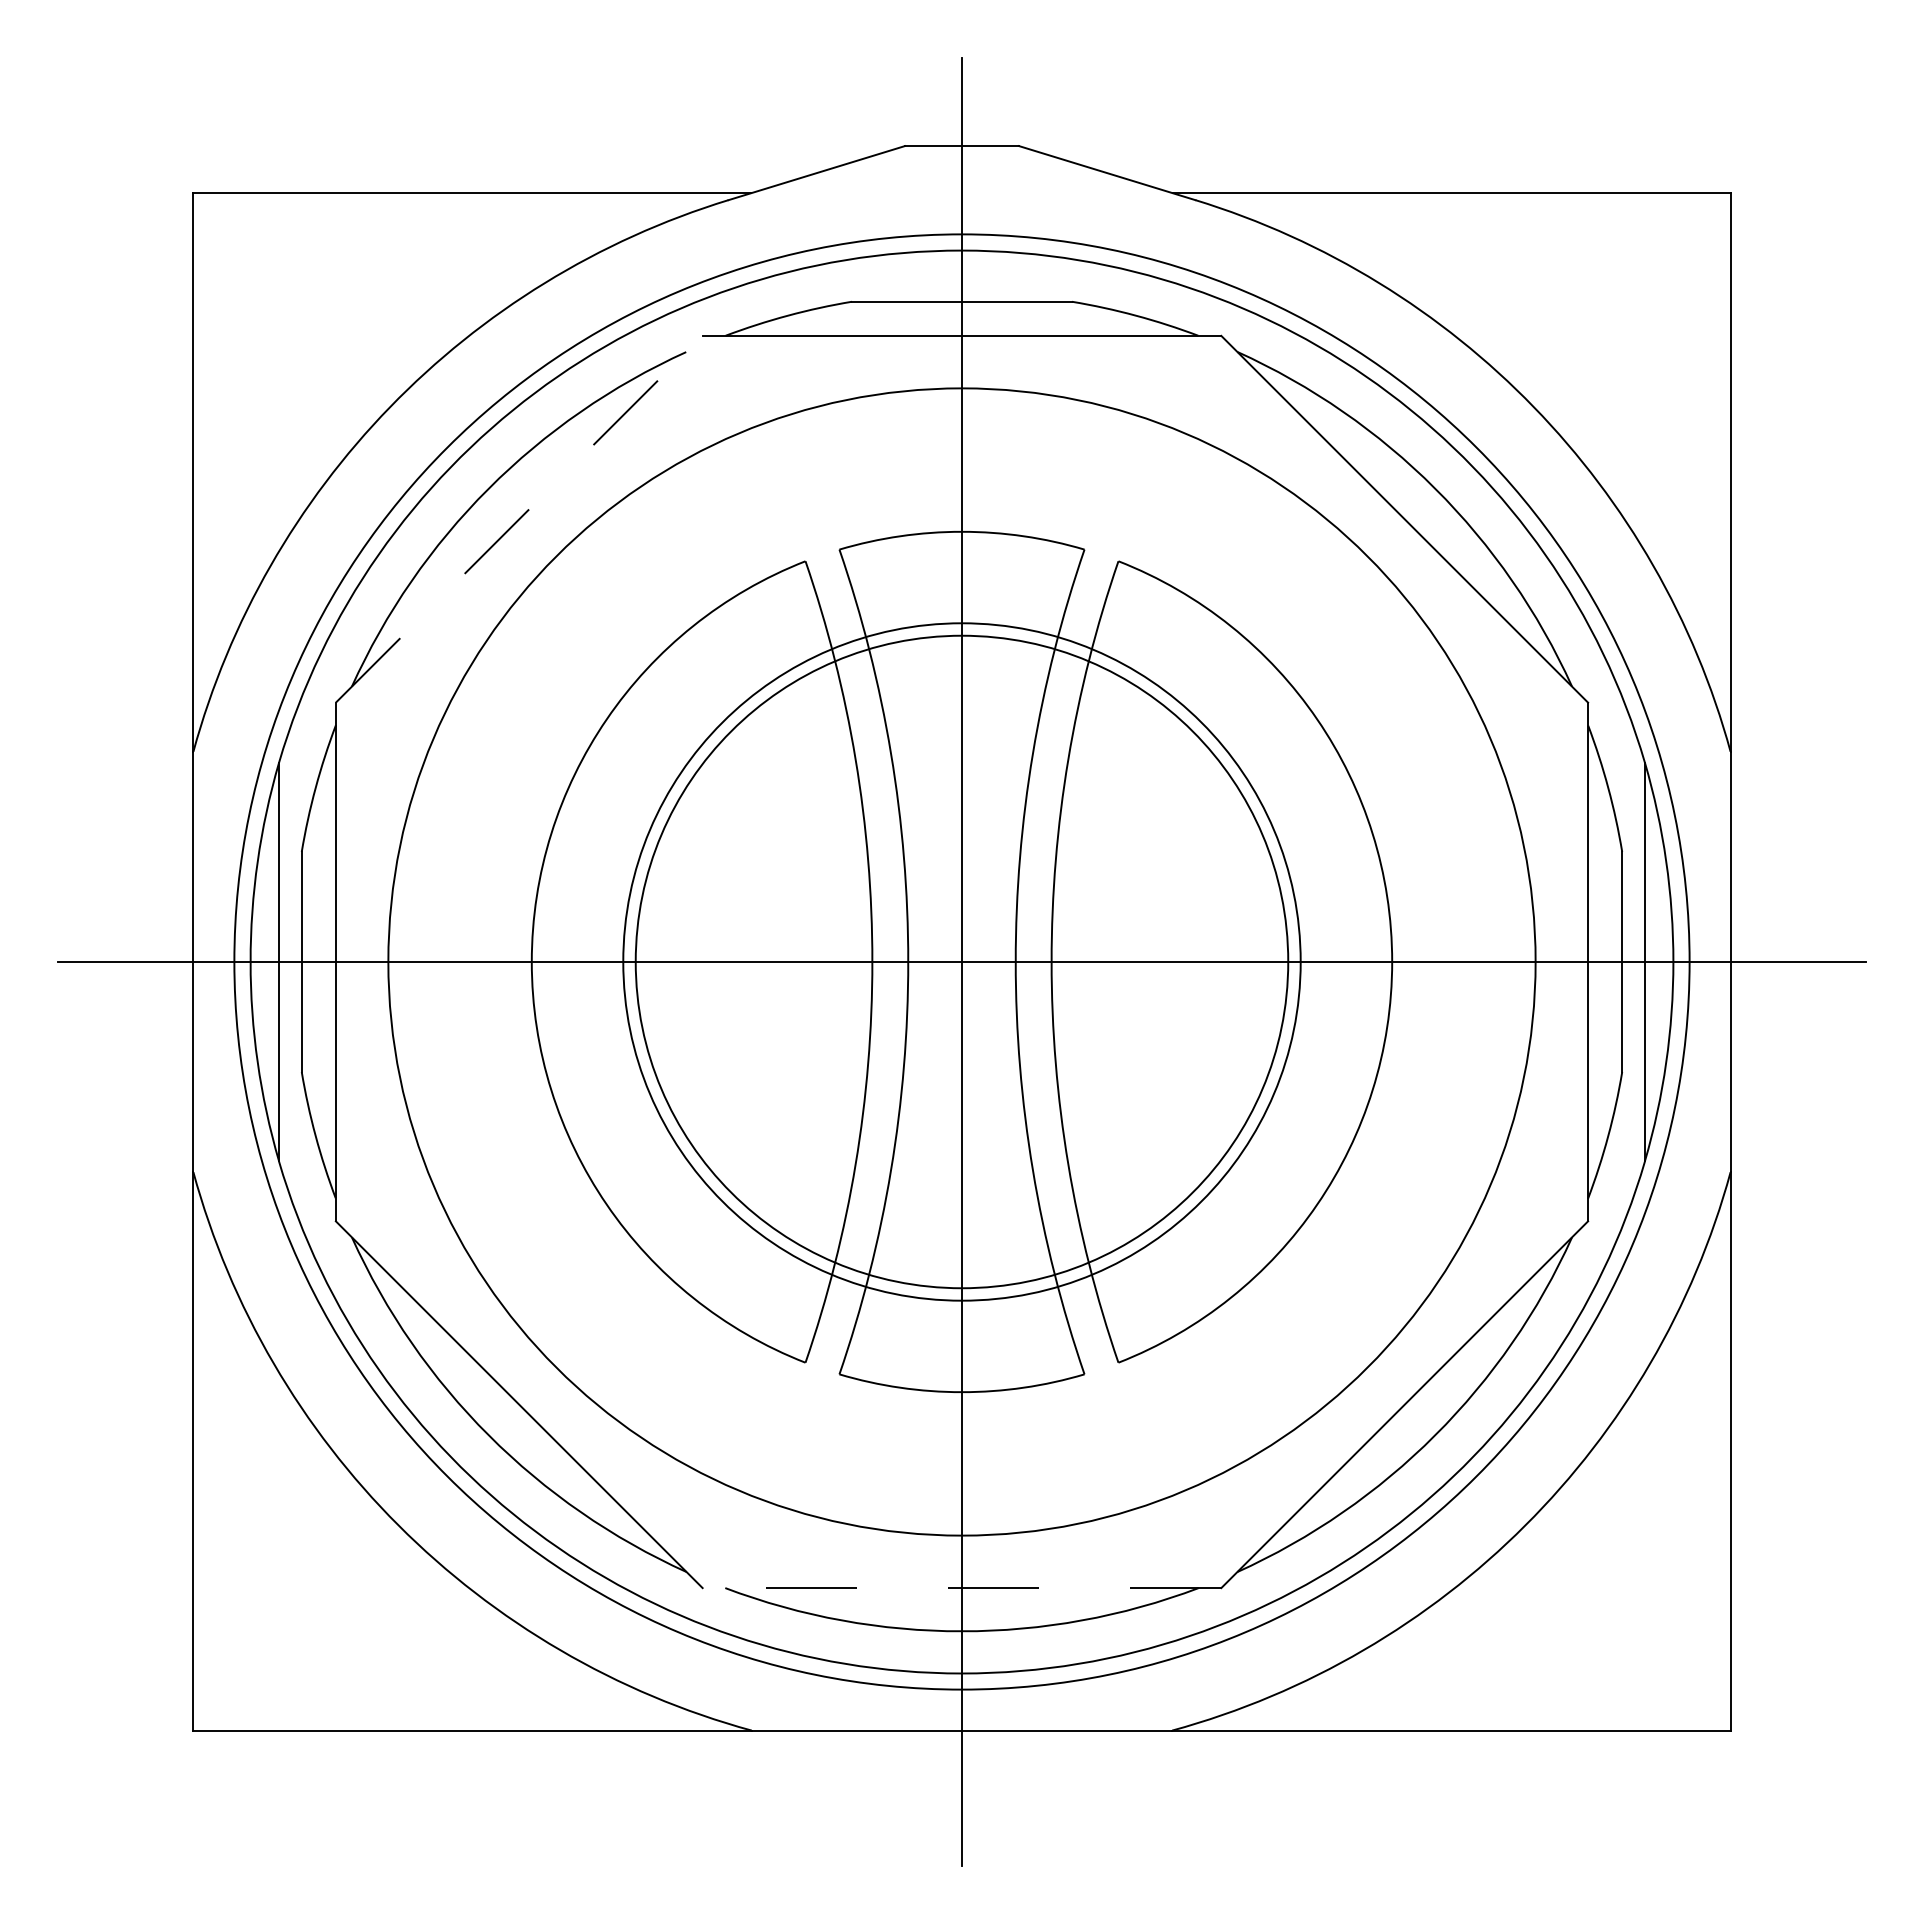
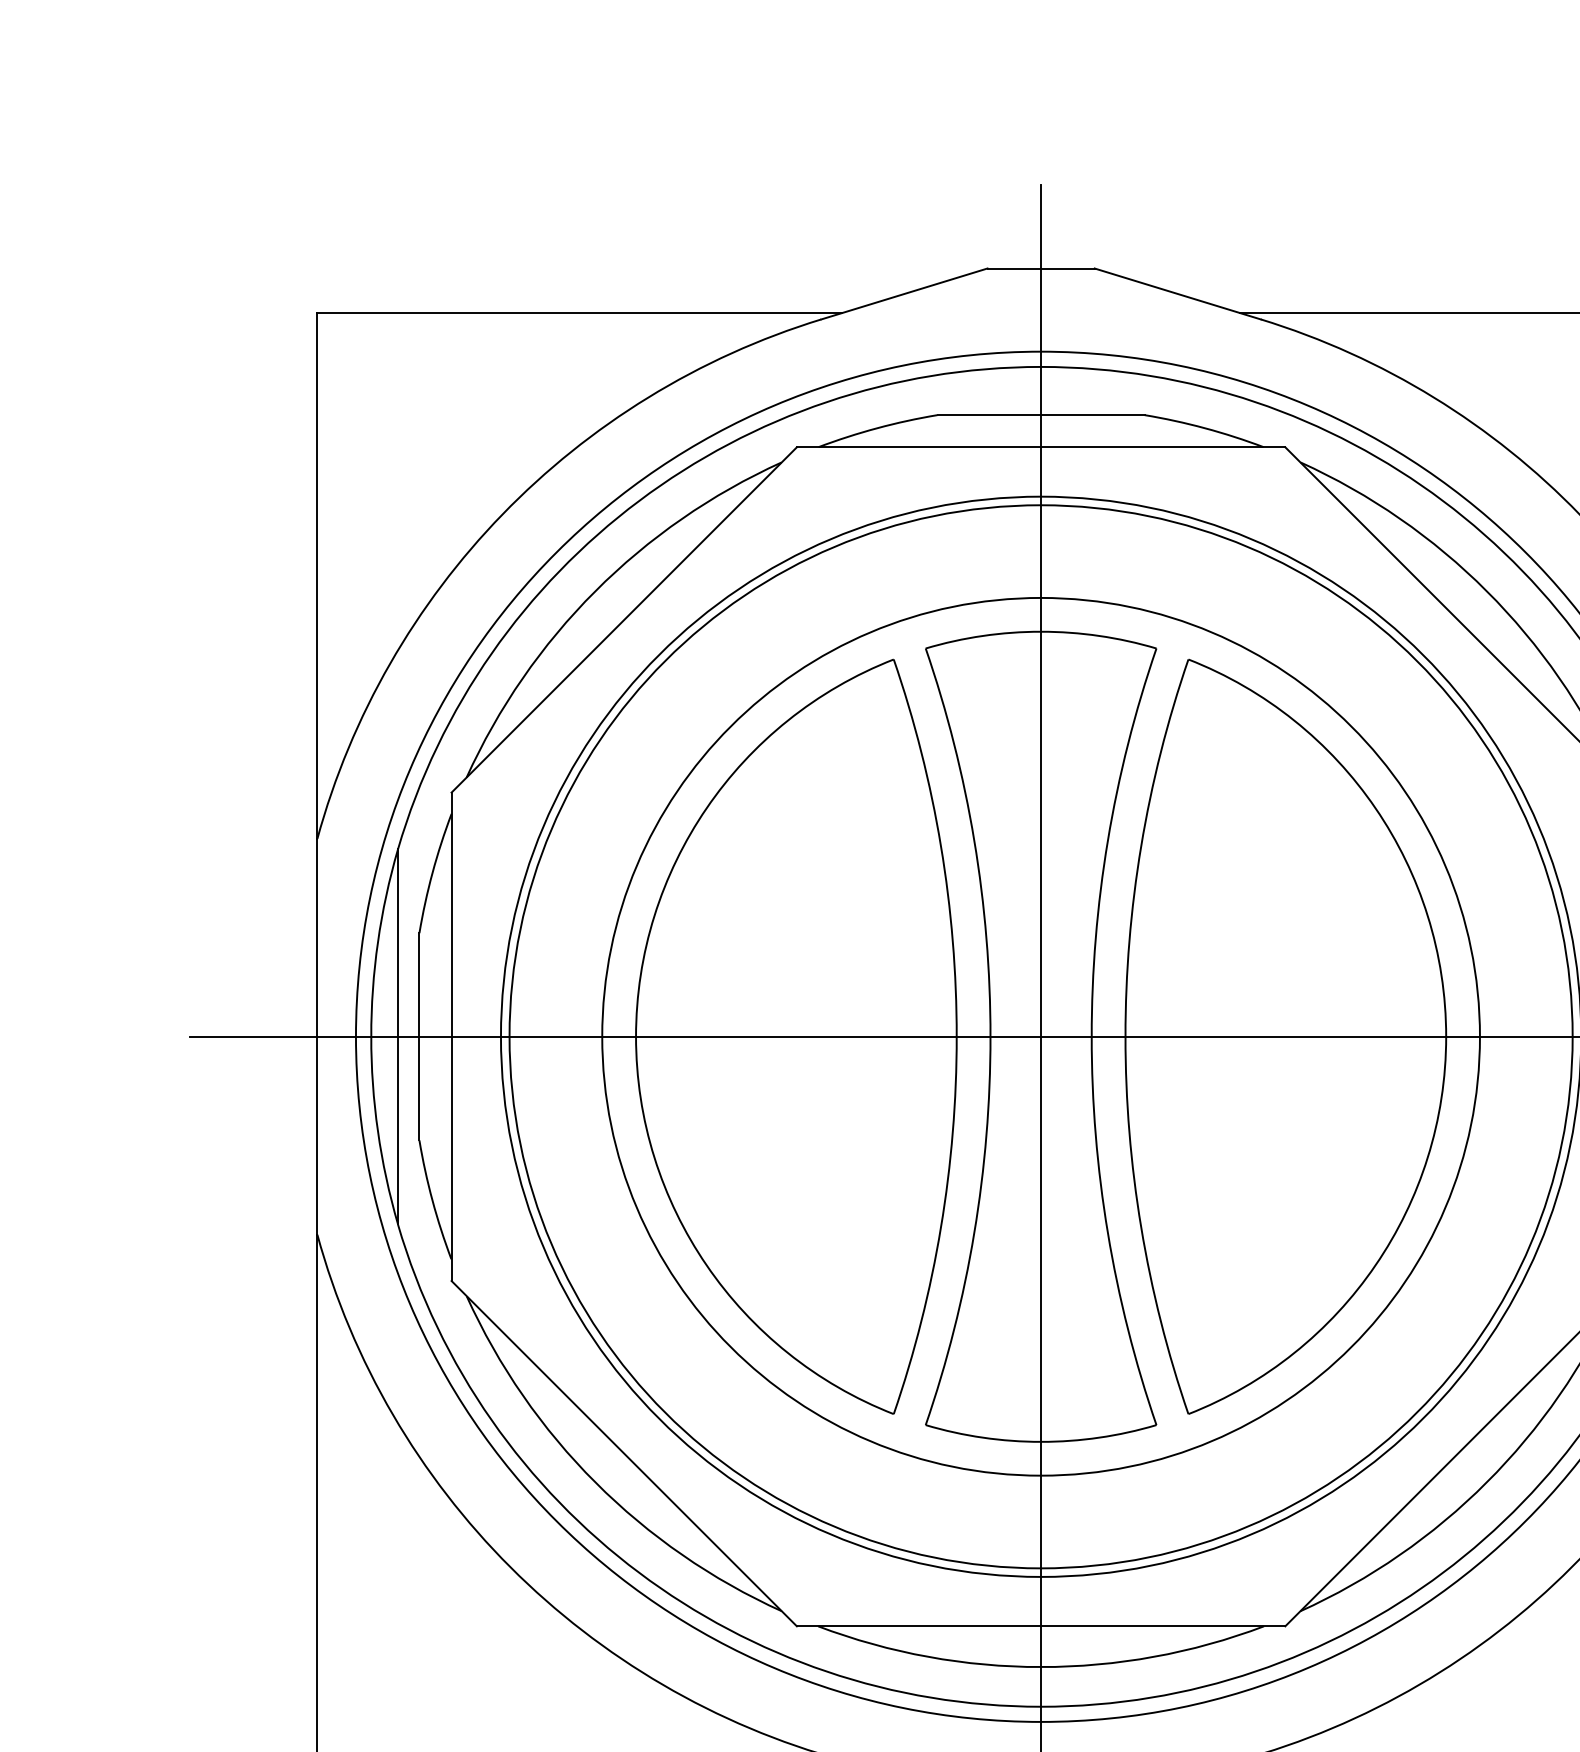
line: (519, 518) -> (624, 619), dashed -> solid
circle: (961, 961) -> (1040, 1036), size x1.43
circle: (961, 961) -> (1040, 1036), size x1.67
line: (961, 1588) -> (1040, 1626), dashed -> solid

